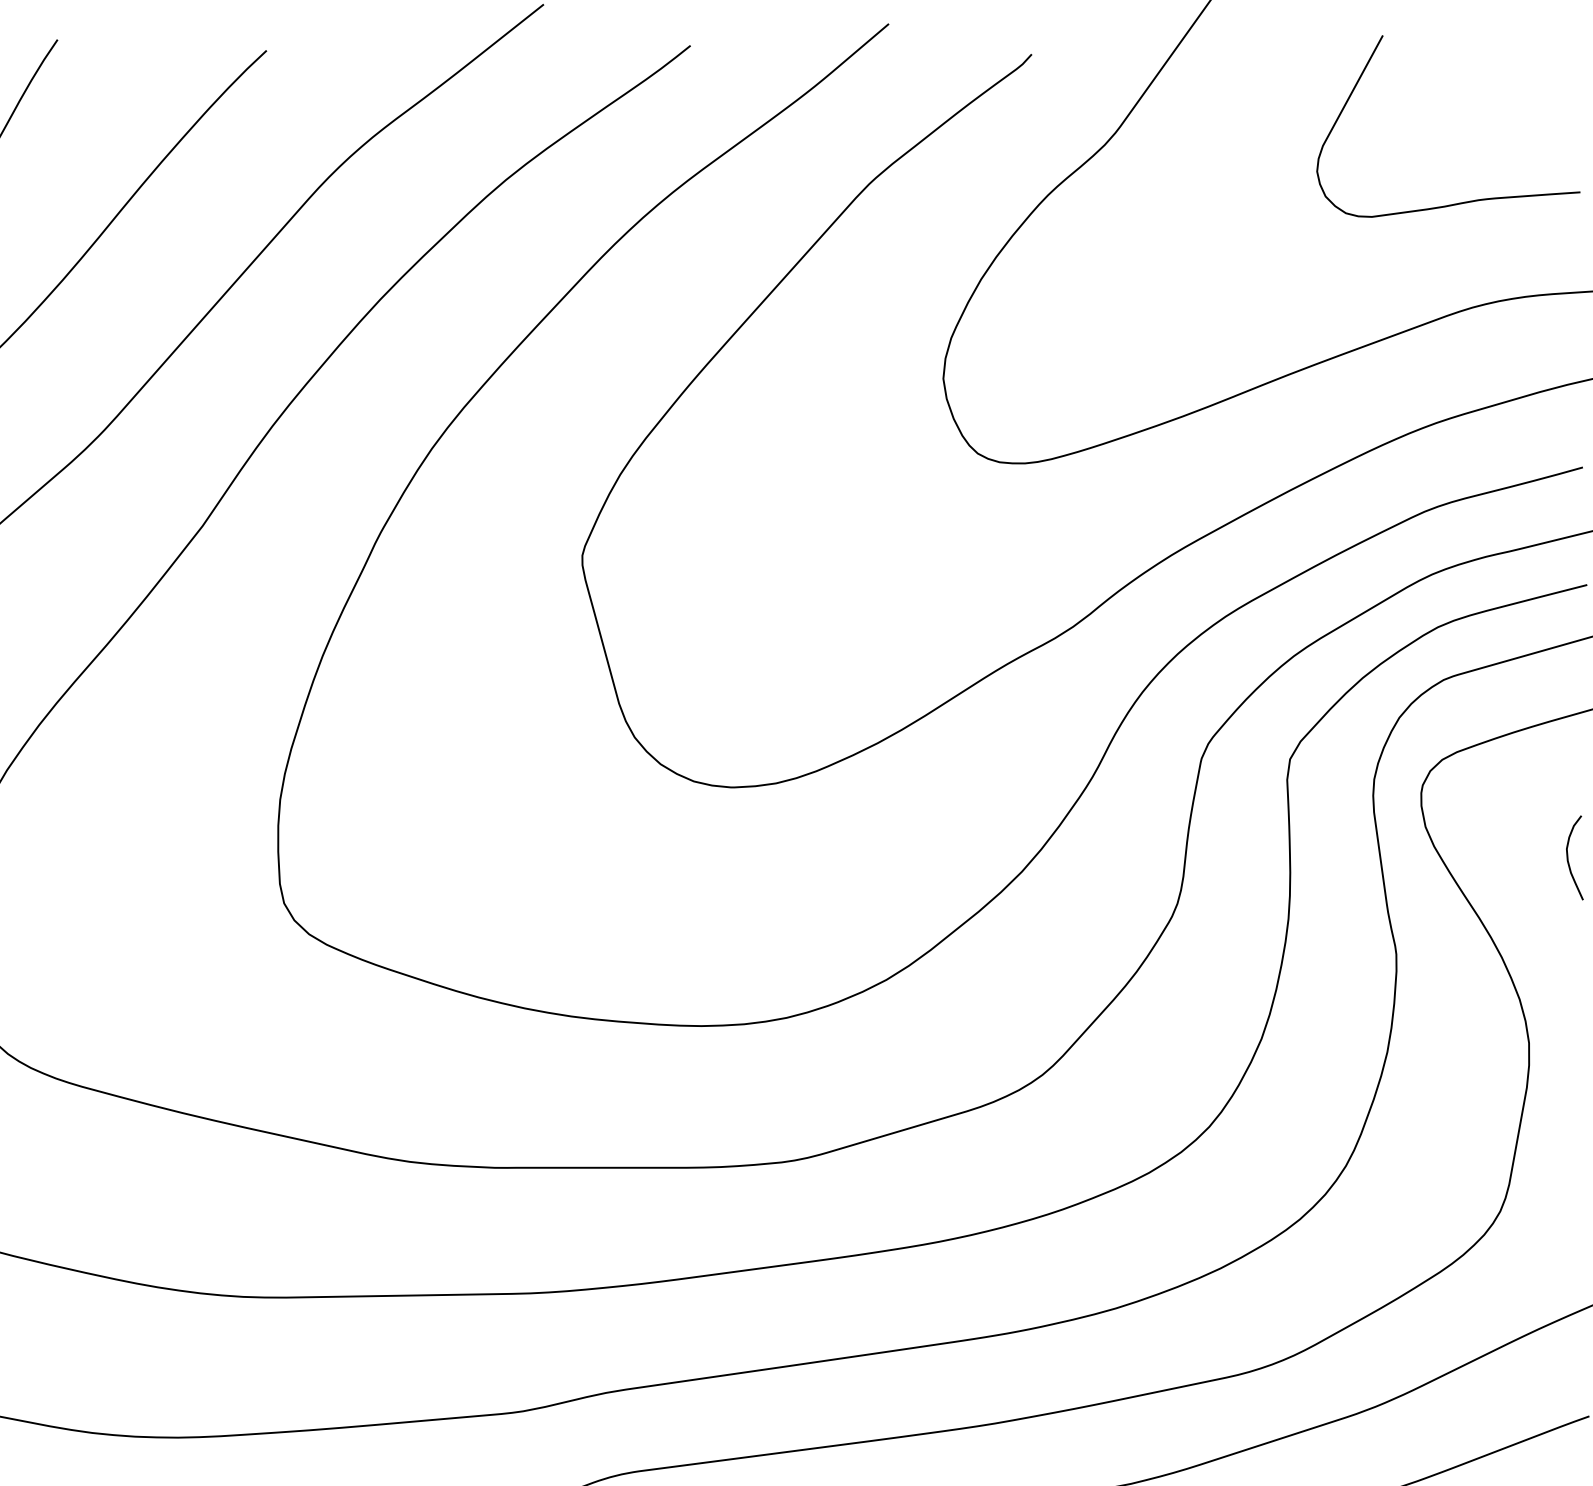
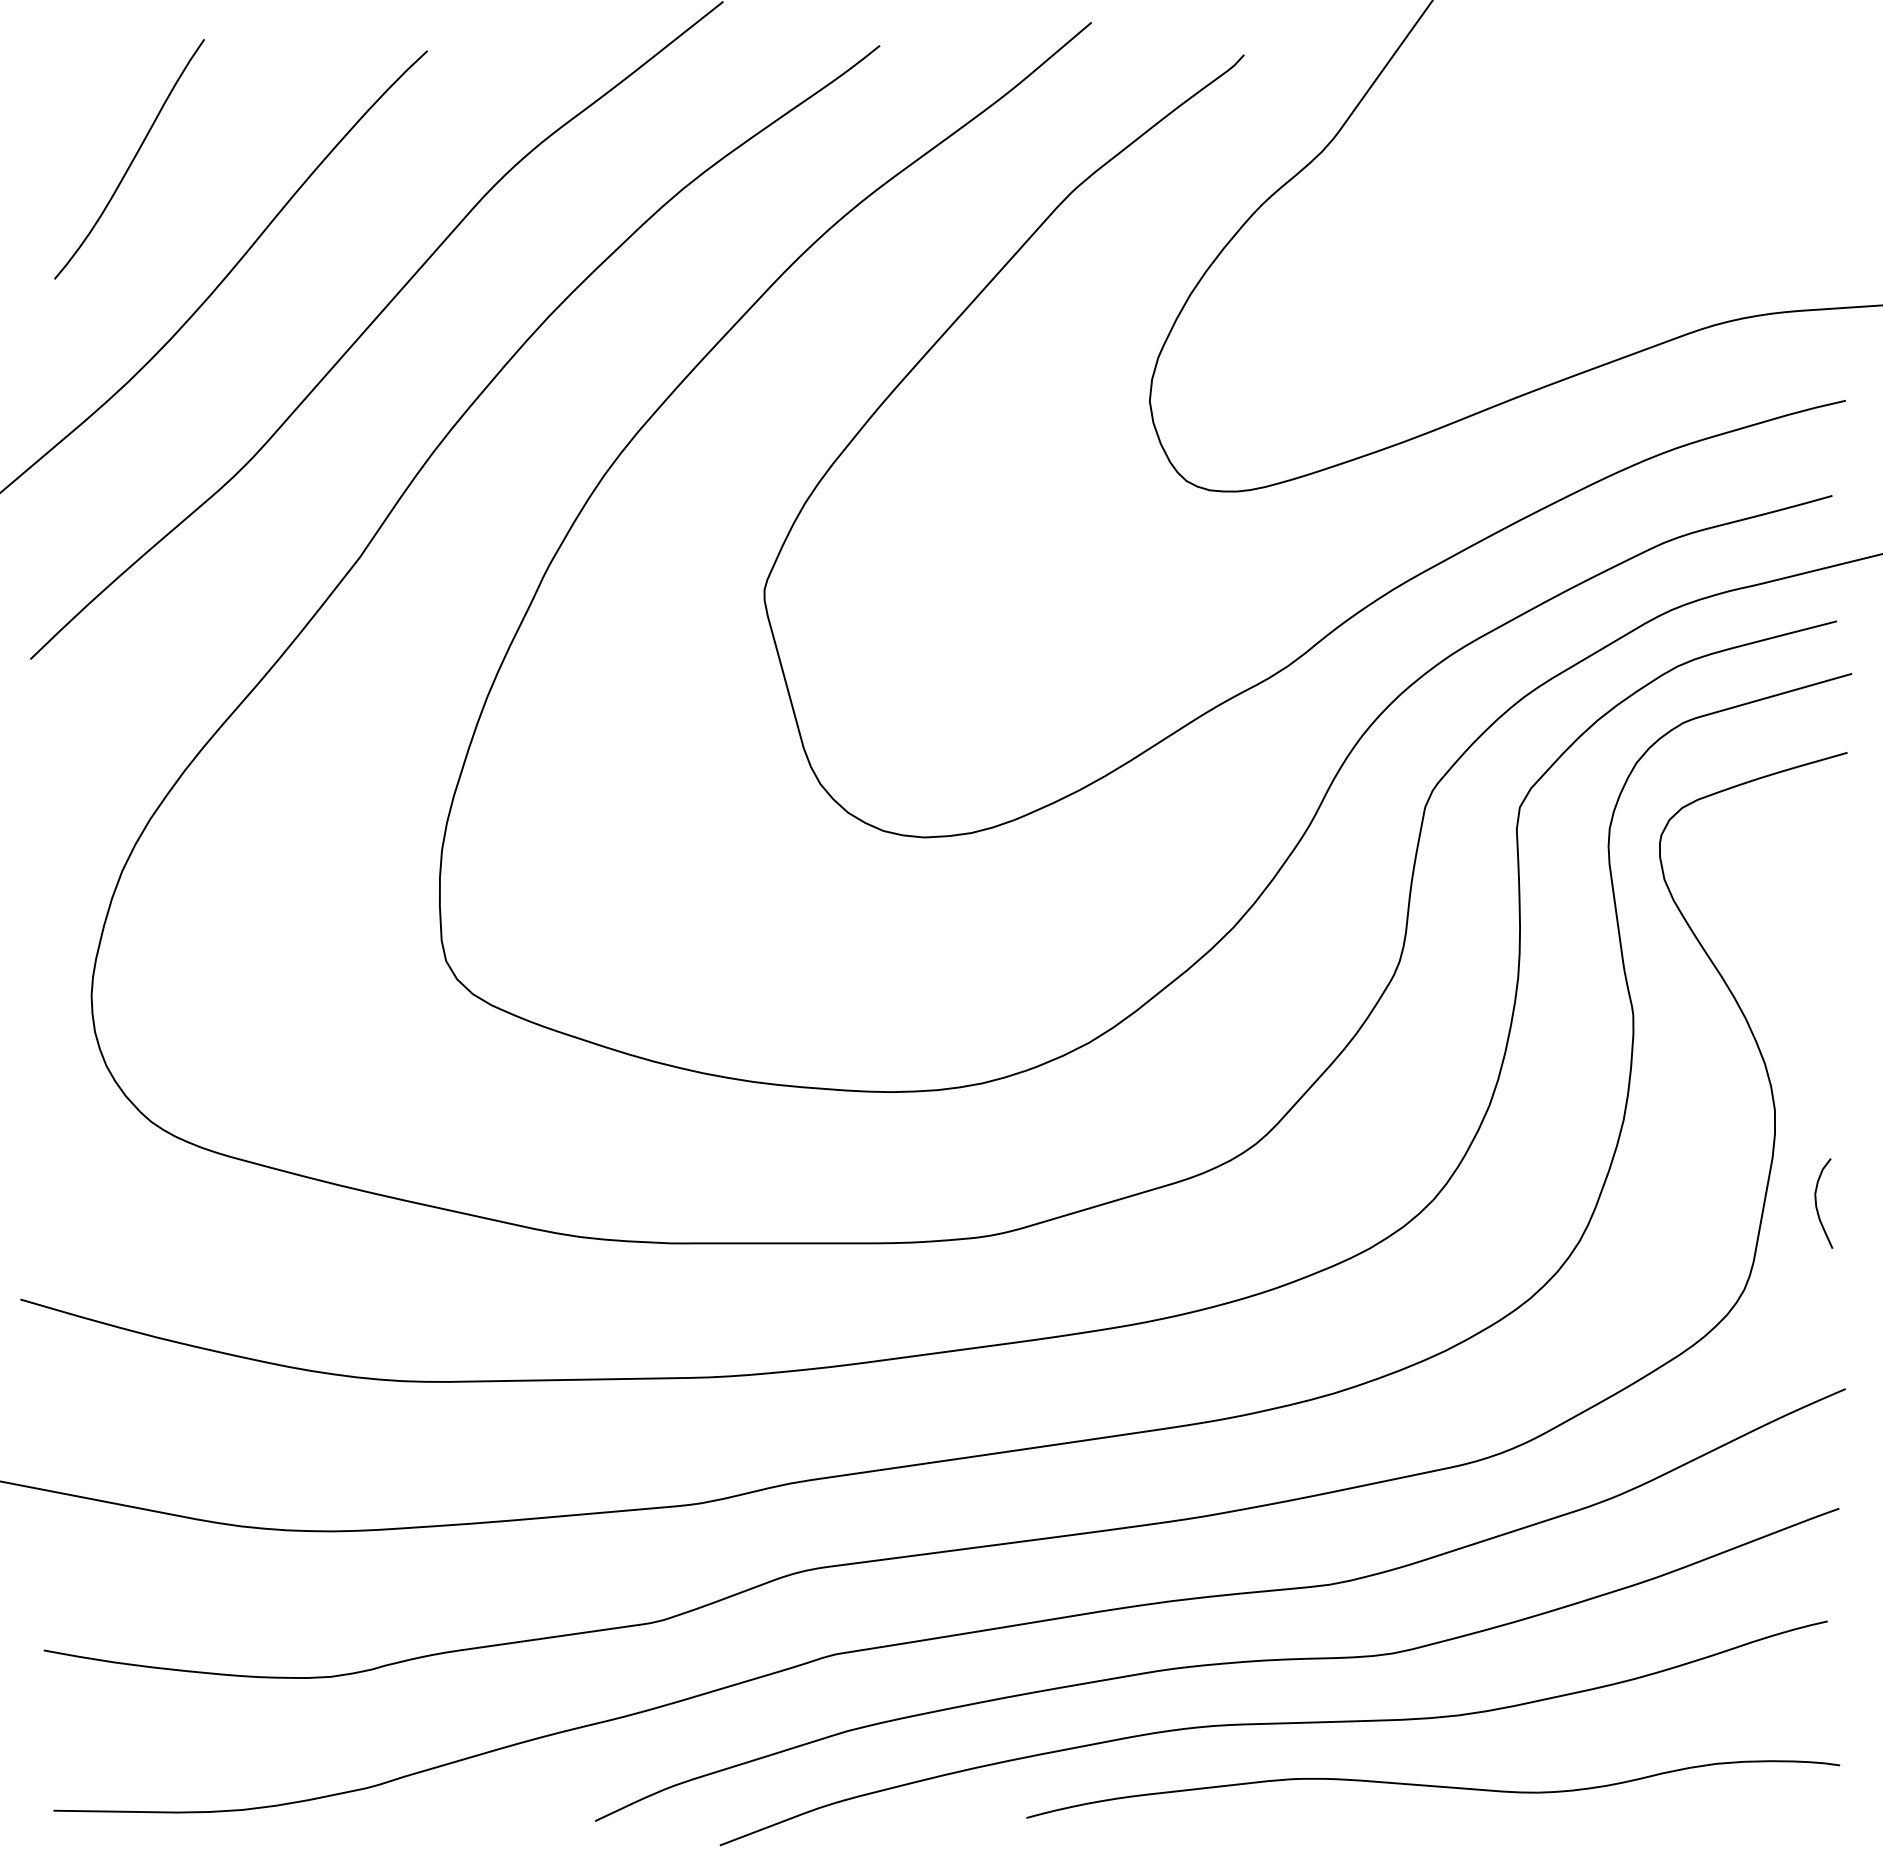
curve: (1462, 201) -> (1703, 212), removed
curve: (1568, 859) -> (1817, 1205), moved

